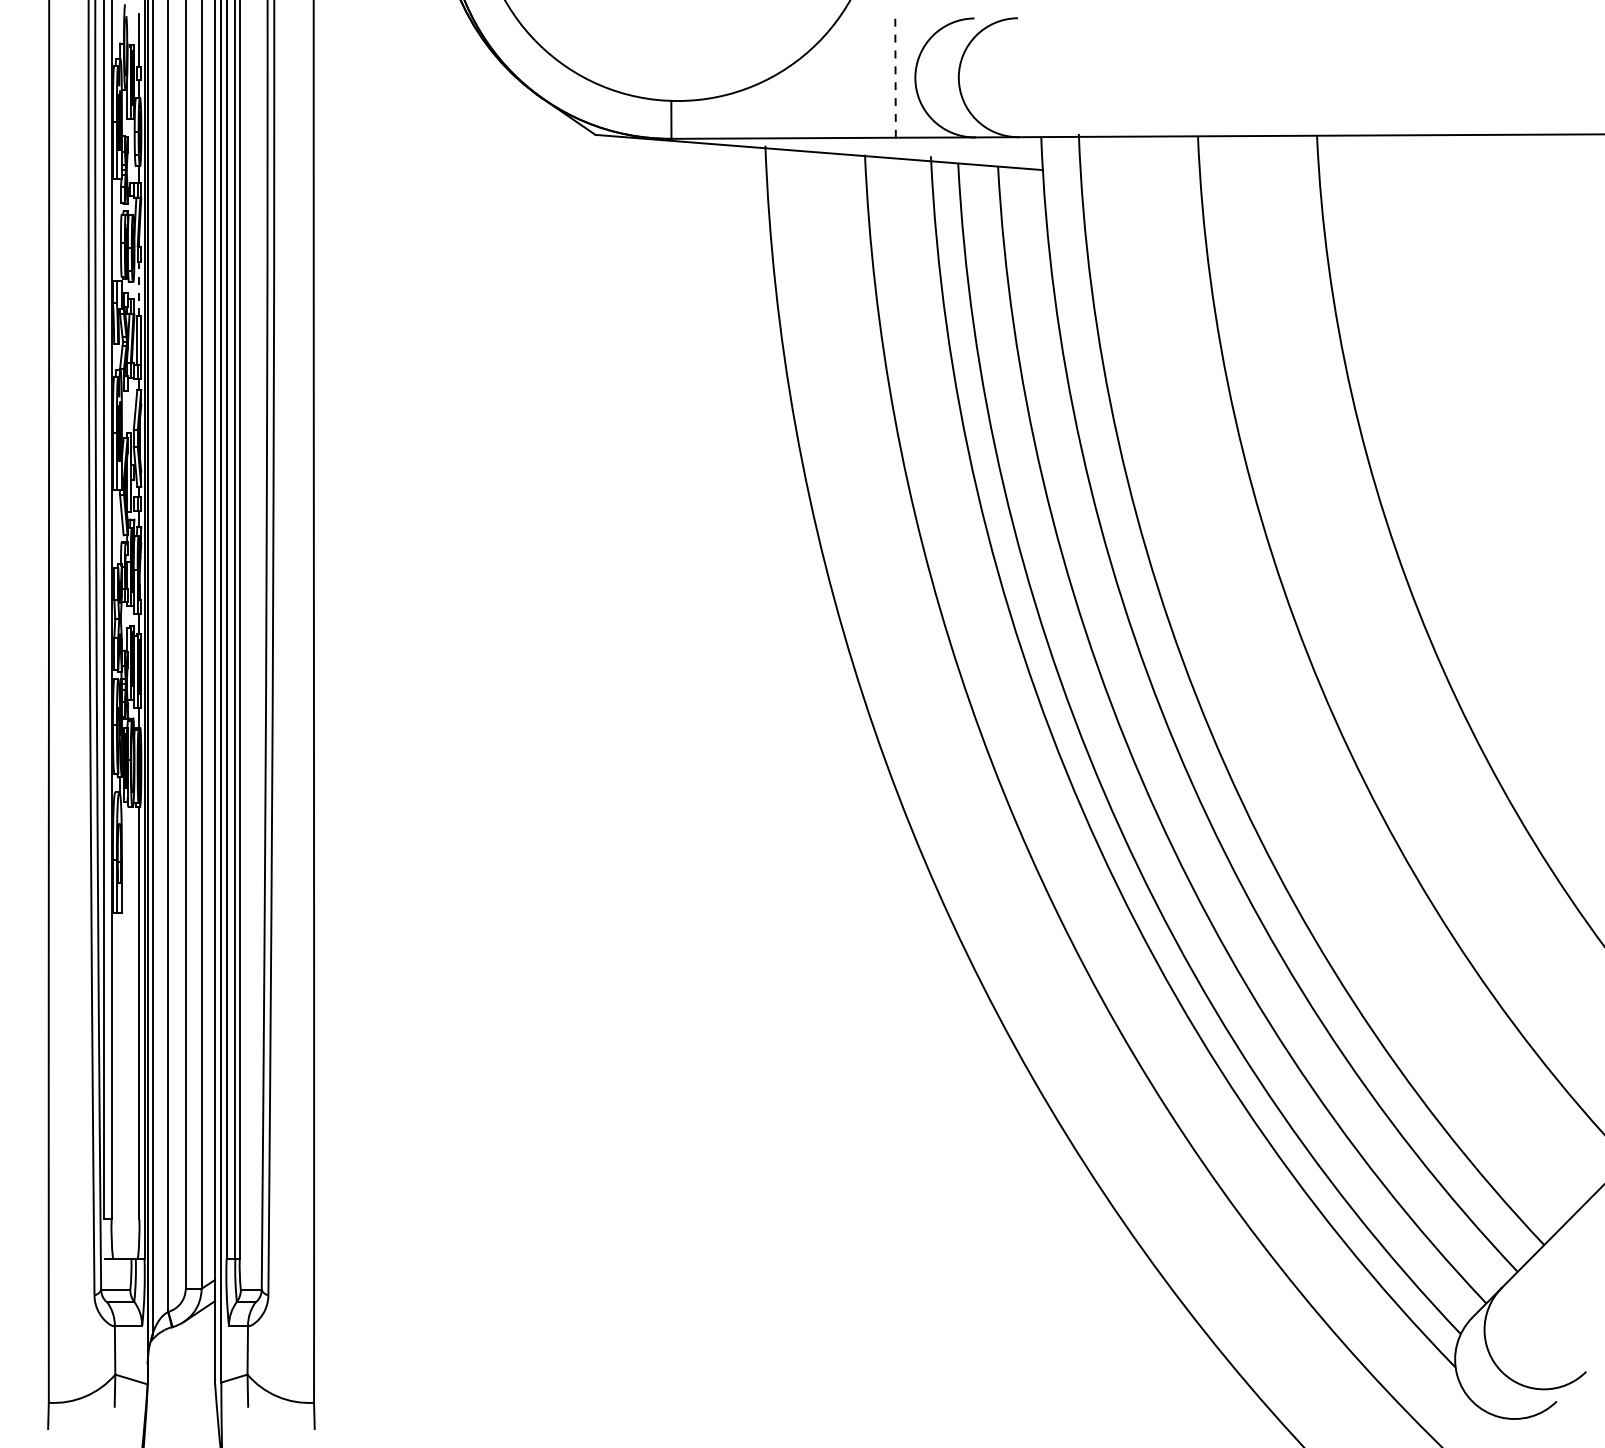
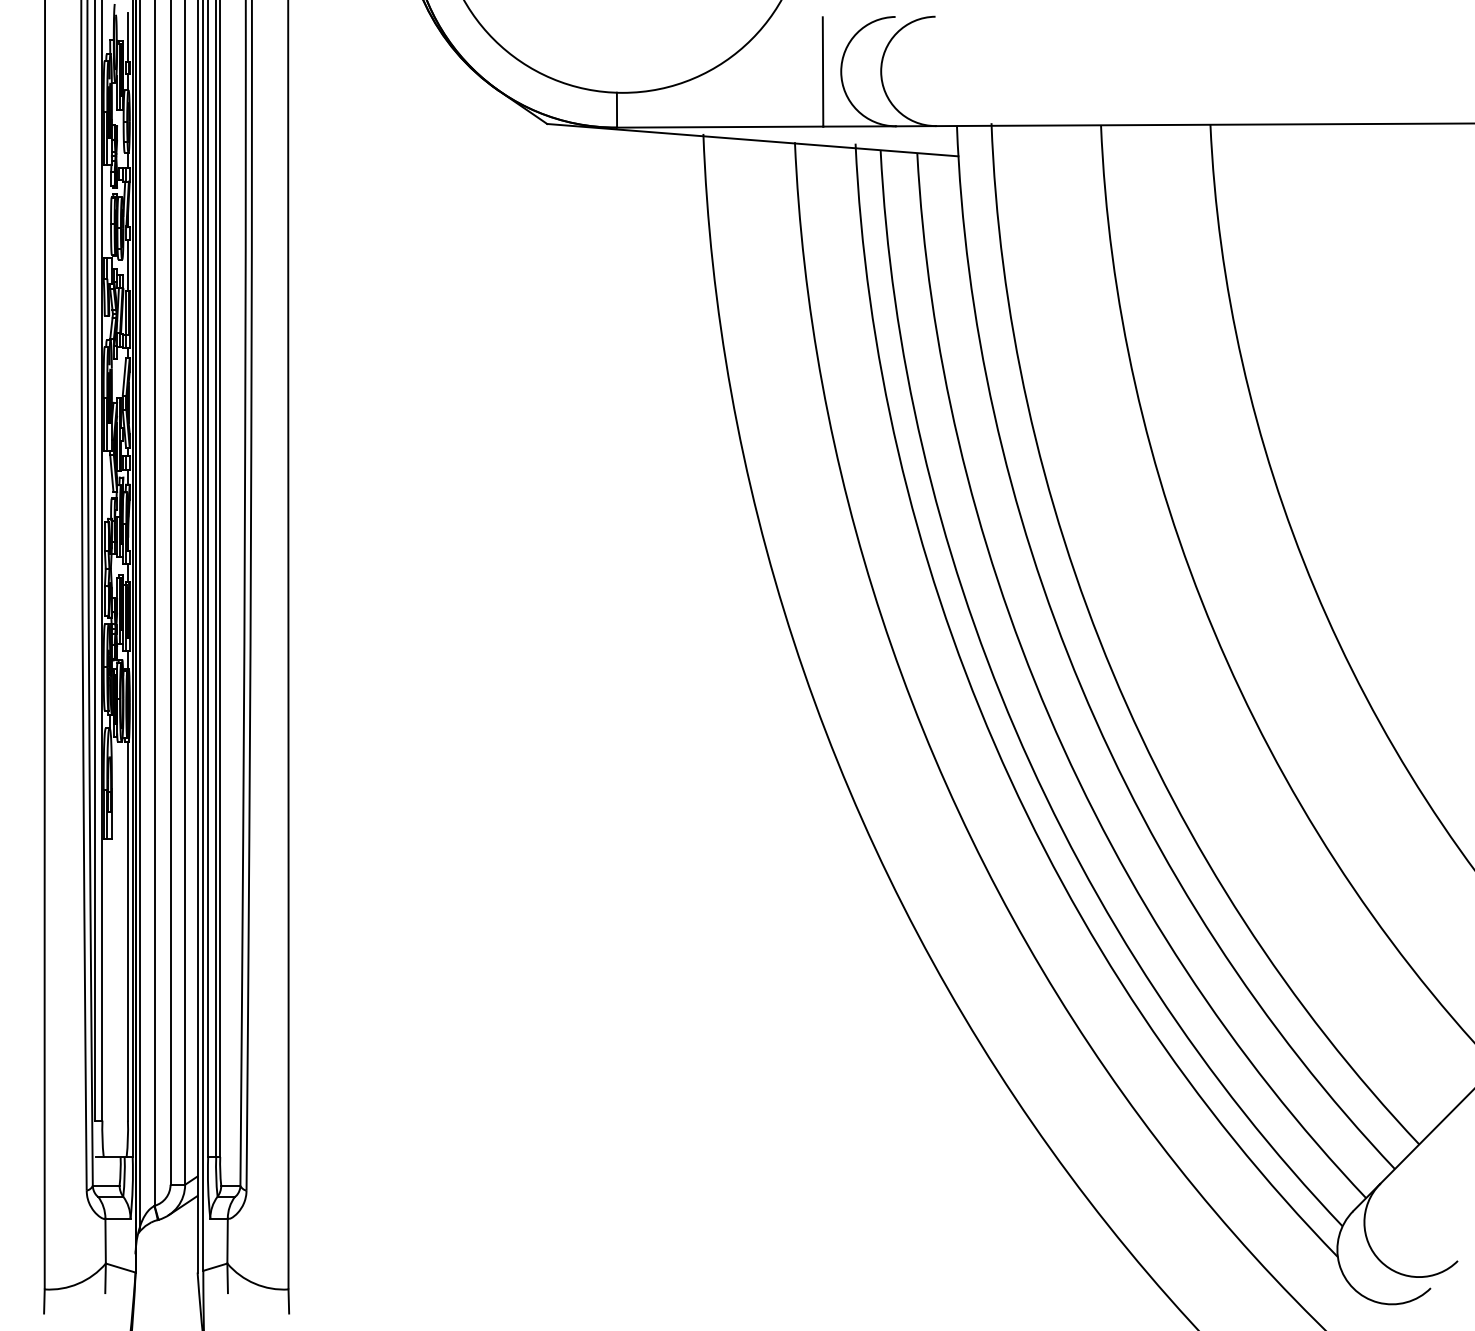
line: (895, 77) -> (822, 71), dashed -> solid
line: (139, 288) -> (128, 265), dashed -> solid

